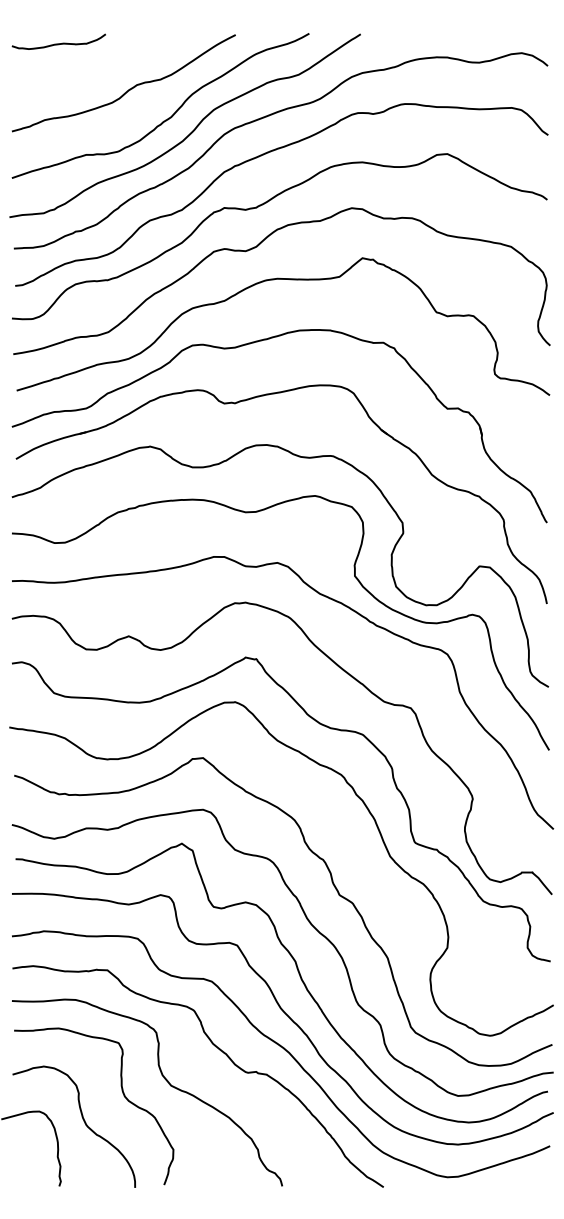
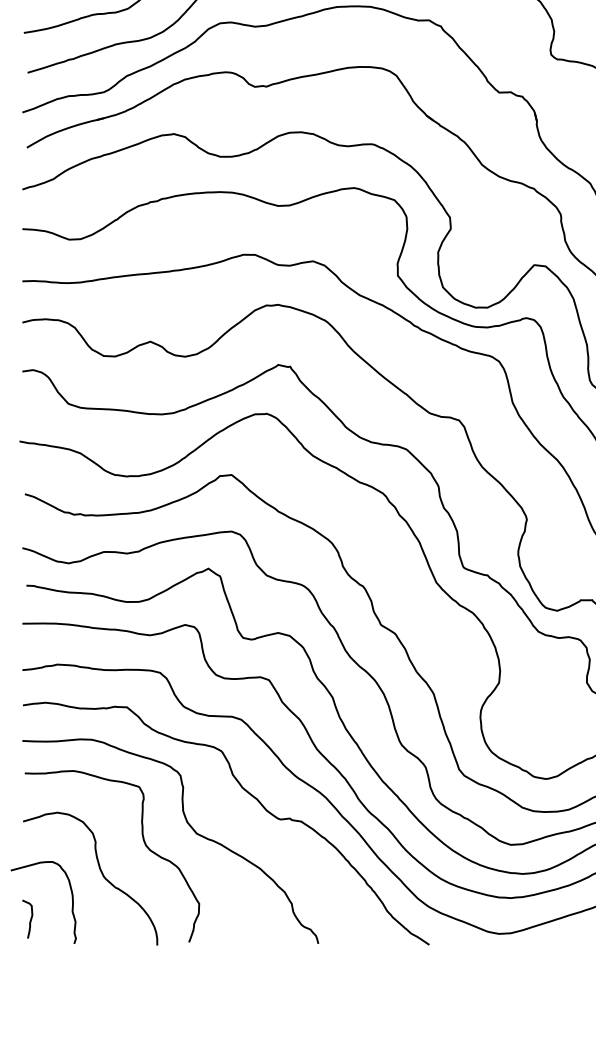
curve: (18, 1164) -> (29, 919), added

